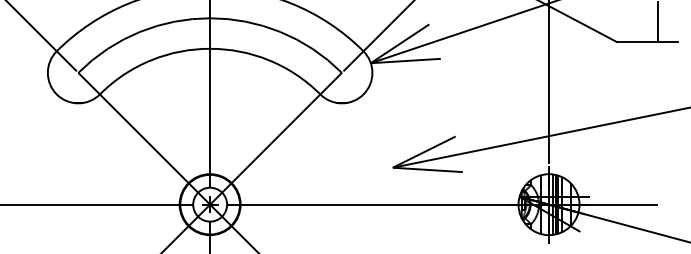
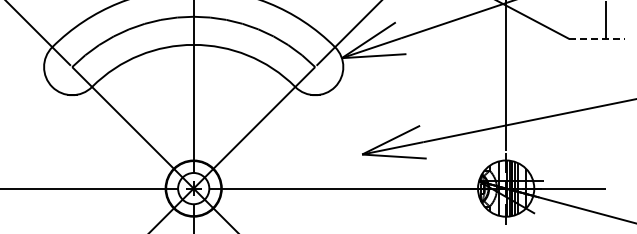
line: (648, 41) -> (597, 38), solid -> dashed

